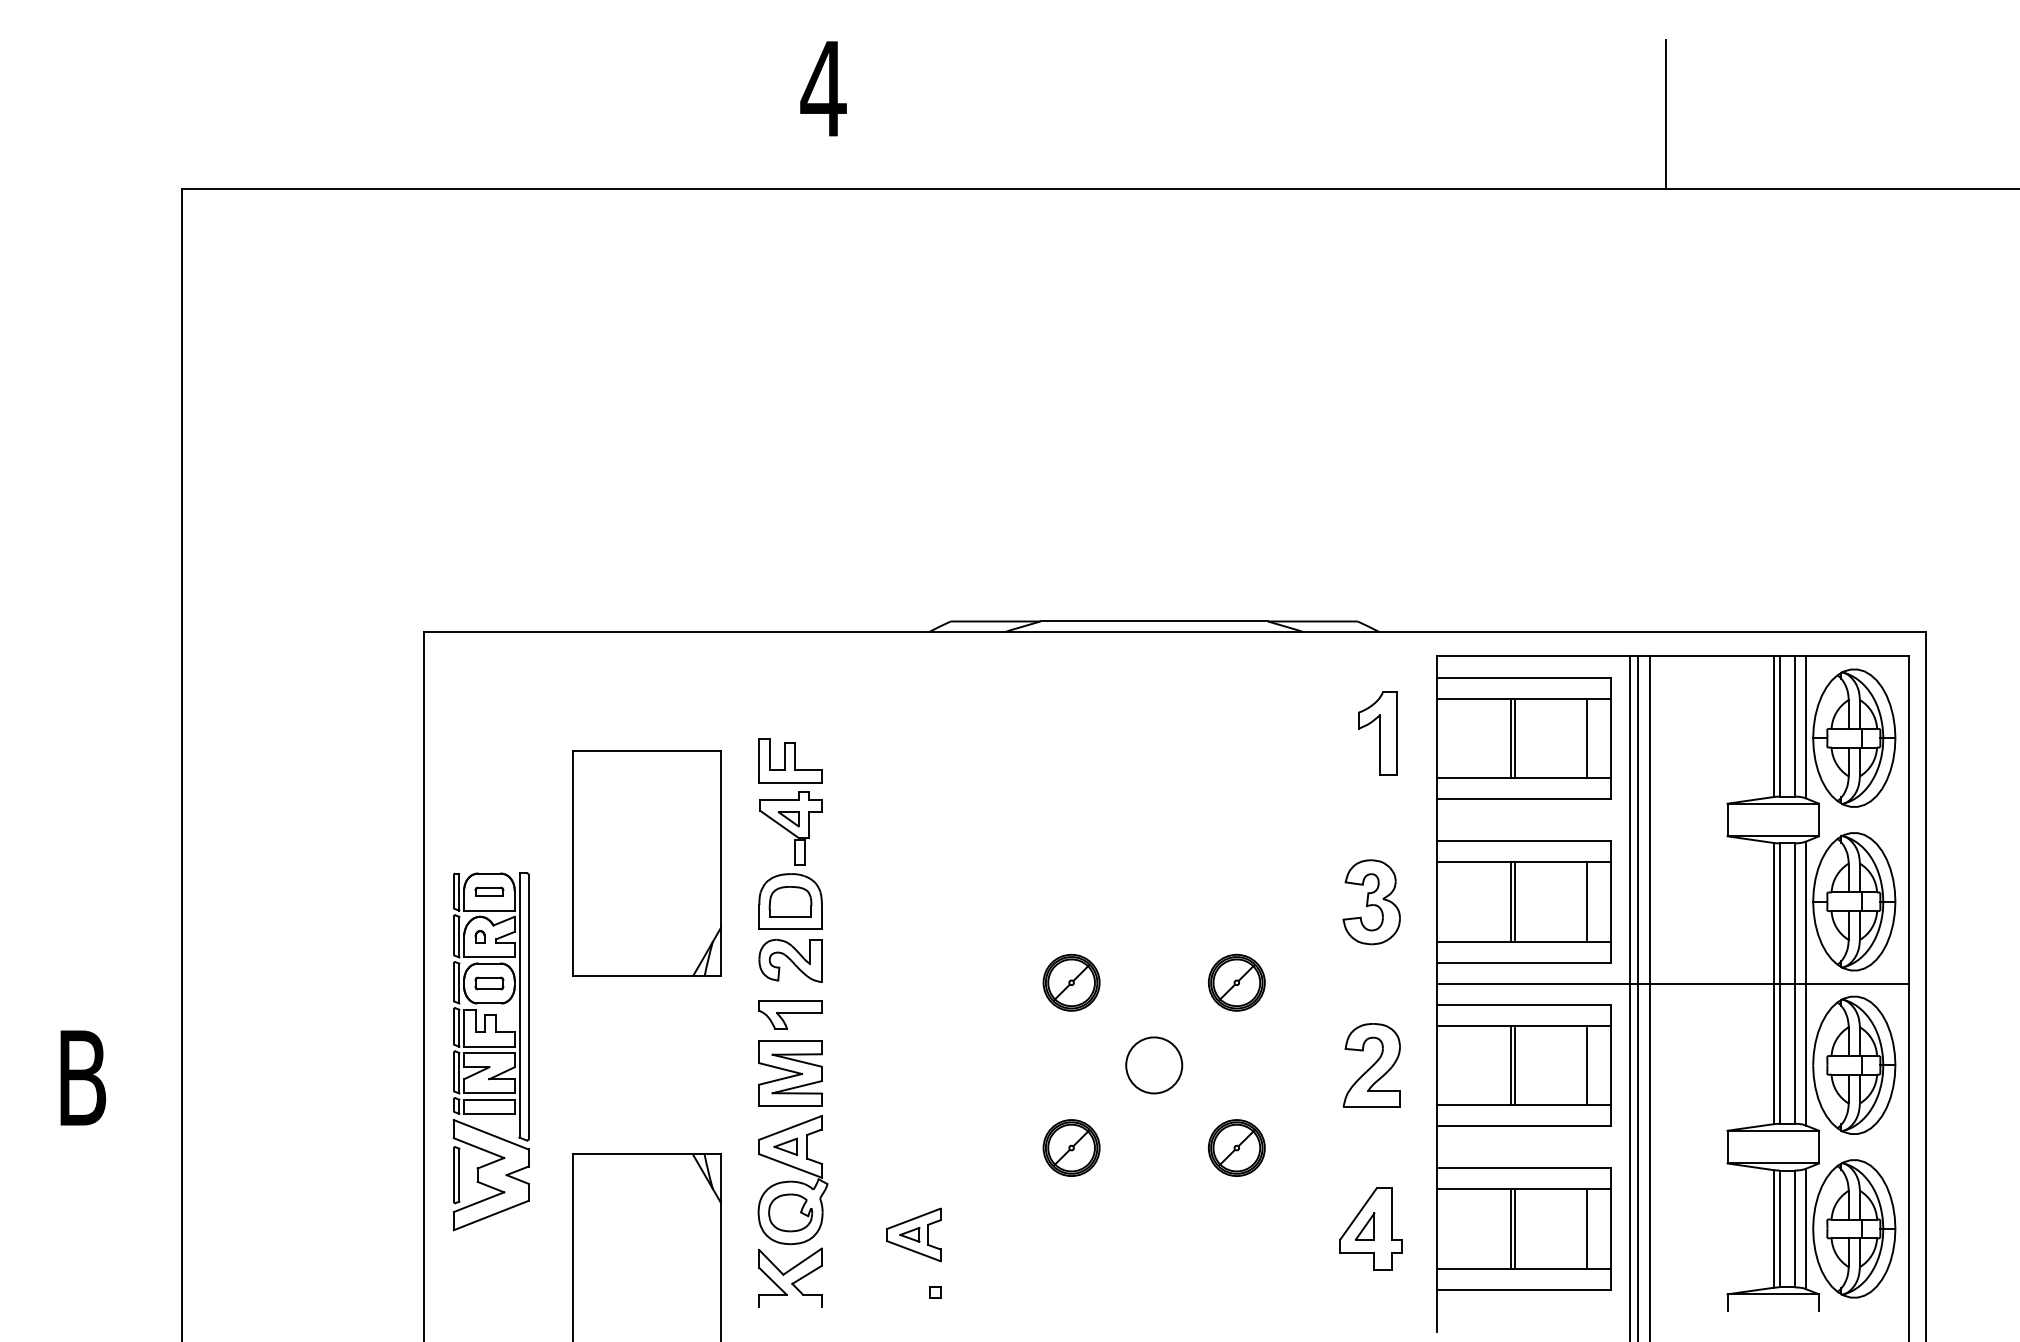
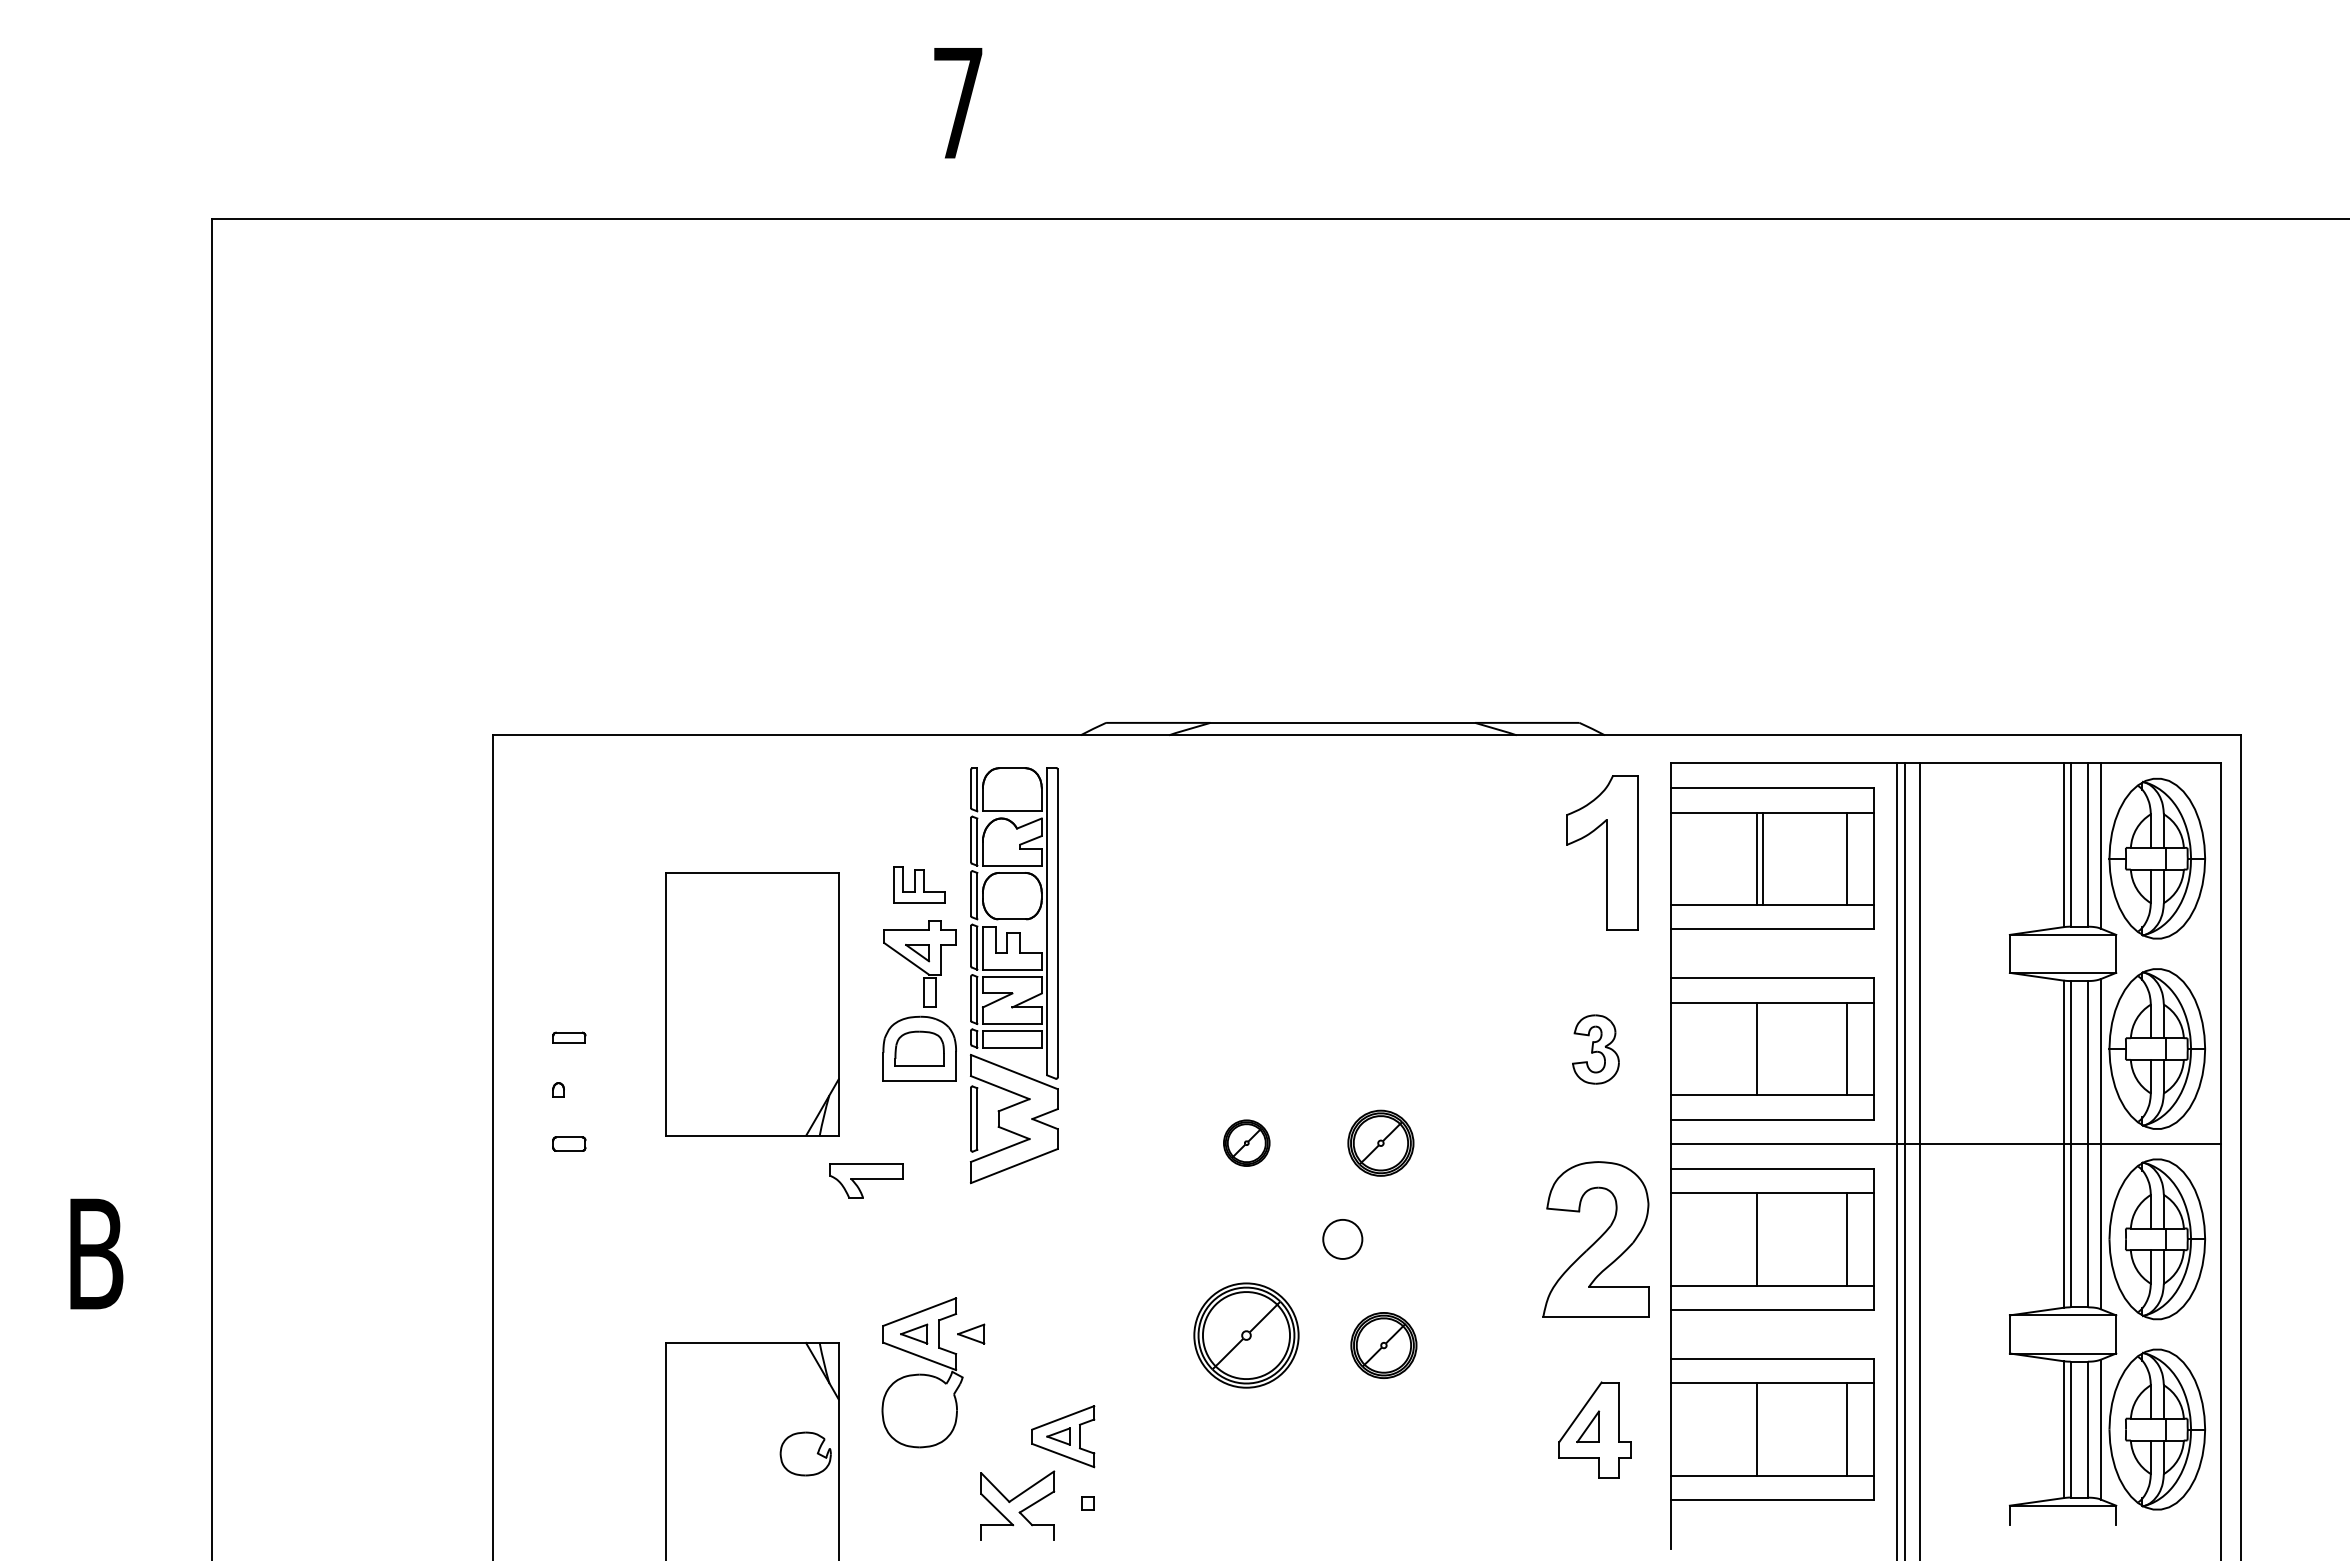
text: (823, 89) -> (958, 103), 4 -> 7
line: (1665, 114) -> (1937, 132), removed
part: (1377, 732) -> (1602, 852), size x1.6
part: (790, 760) -> (919, 884), size x0.7
line: (1514, 901) -> (1762, 1048), removed
part: (1371, 902) -> (1595, 1049), size x0.7
part: (790, 960) -> (919, 1117), removed
part: (1071, 982) -> (1246, 1142), size x0.7
part: (1236, 982) -> (1380, 1142), moved
part: (790, 1014) -> (866, 1180), moved
part: (490, 1051) -> (1013, 975), moved
circle: (1153, 1065) -> (1342, 1239), size x0.6
part: (1371, 1065) -> (1595, 1239), size x1.6
line: (1514, 1065) -> (1762, 1239), removed
part: (790, 1074) -> (919, 1249), removed
part: (835, 1146) -> (971, 1333), added
part: (1071, 1148) -> (1246, 1335), size x1.6
part: (1236, 1148) -> (1383, 1345), moved
part: (790, 1212) -> (805, 1453), moved
line: (1514, 1228) -> (1762, 1429), removed
part: (792, 1282) -> (1019, 1511), moved

